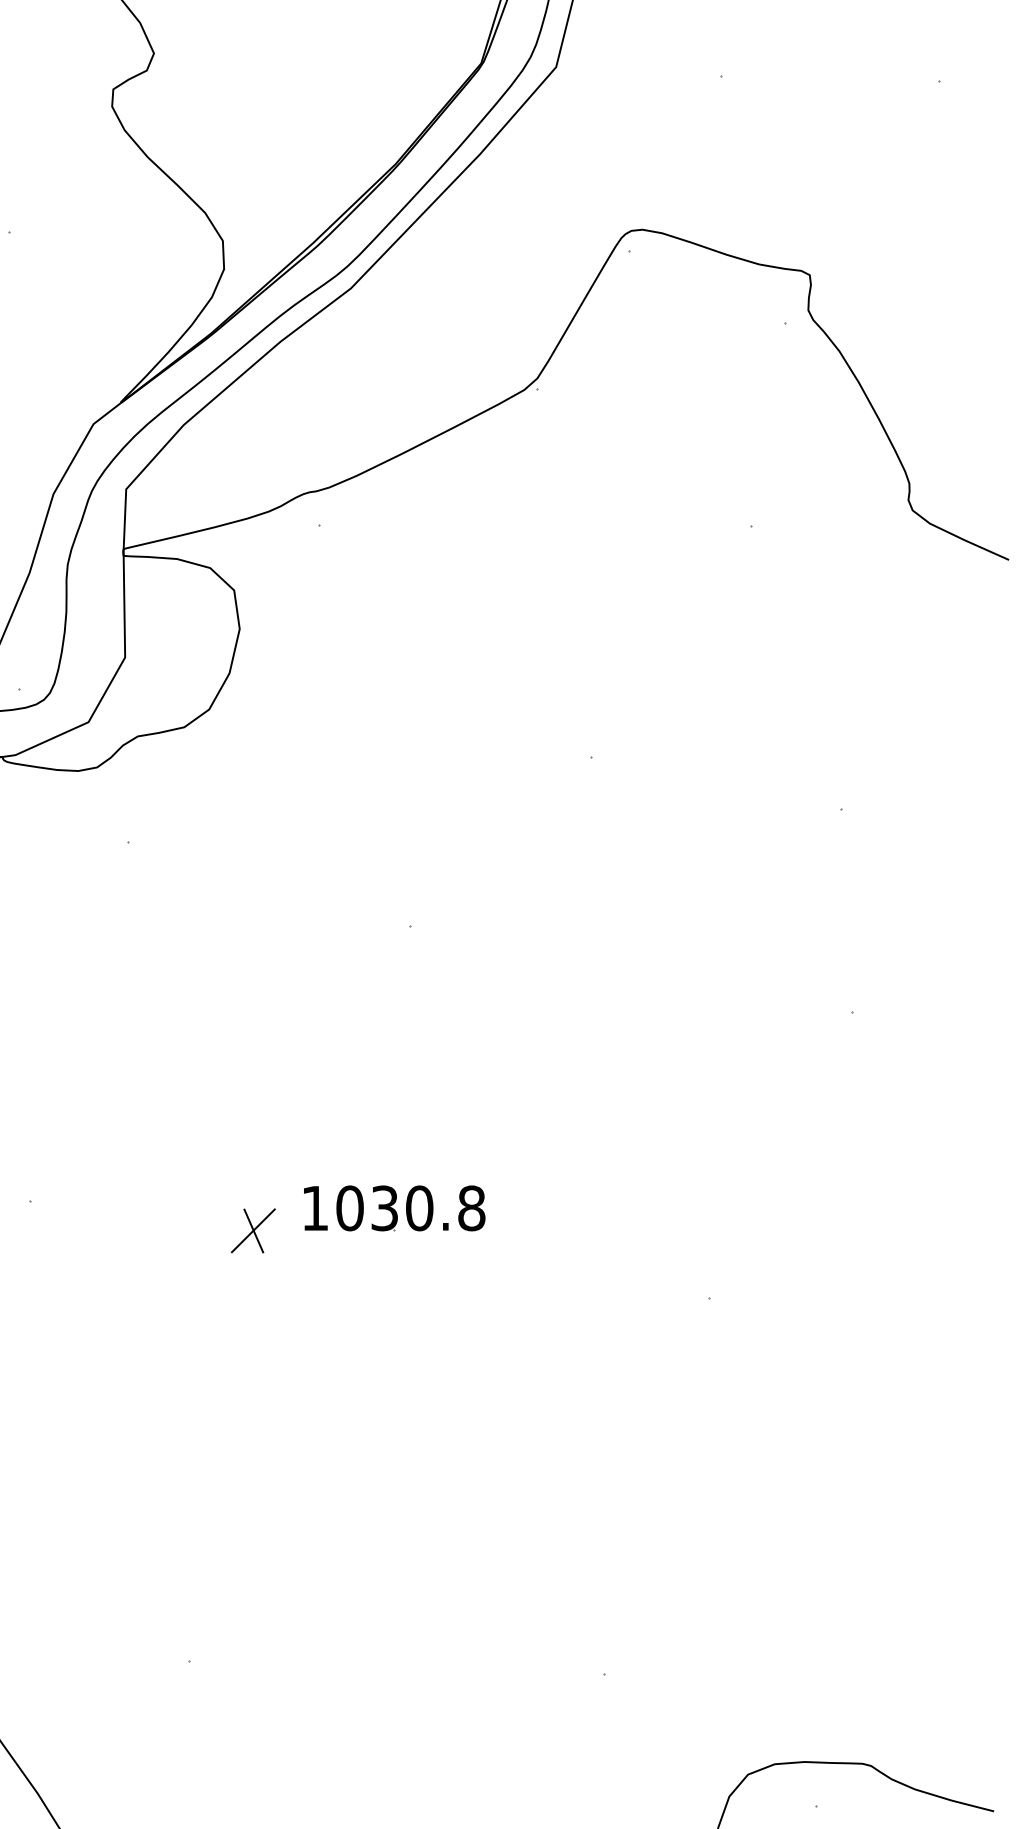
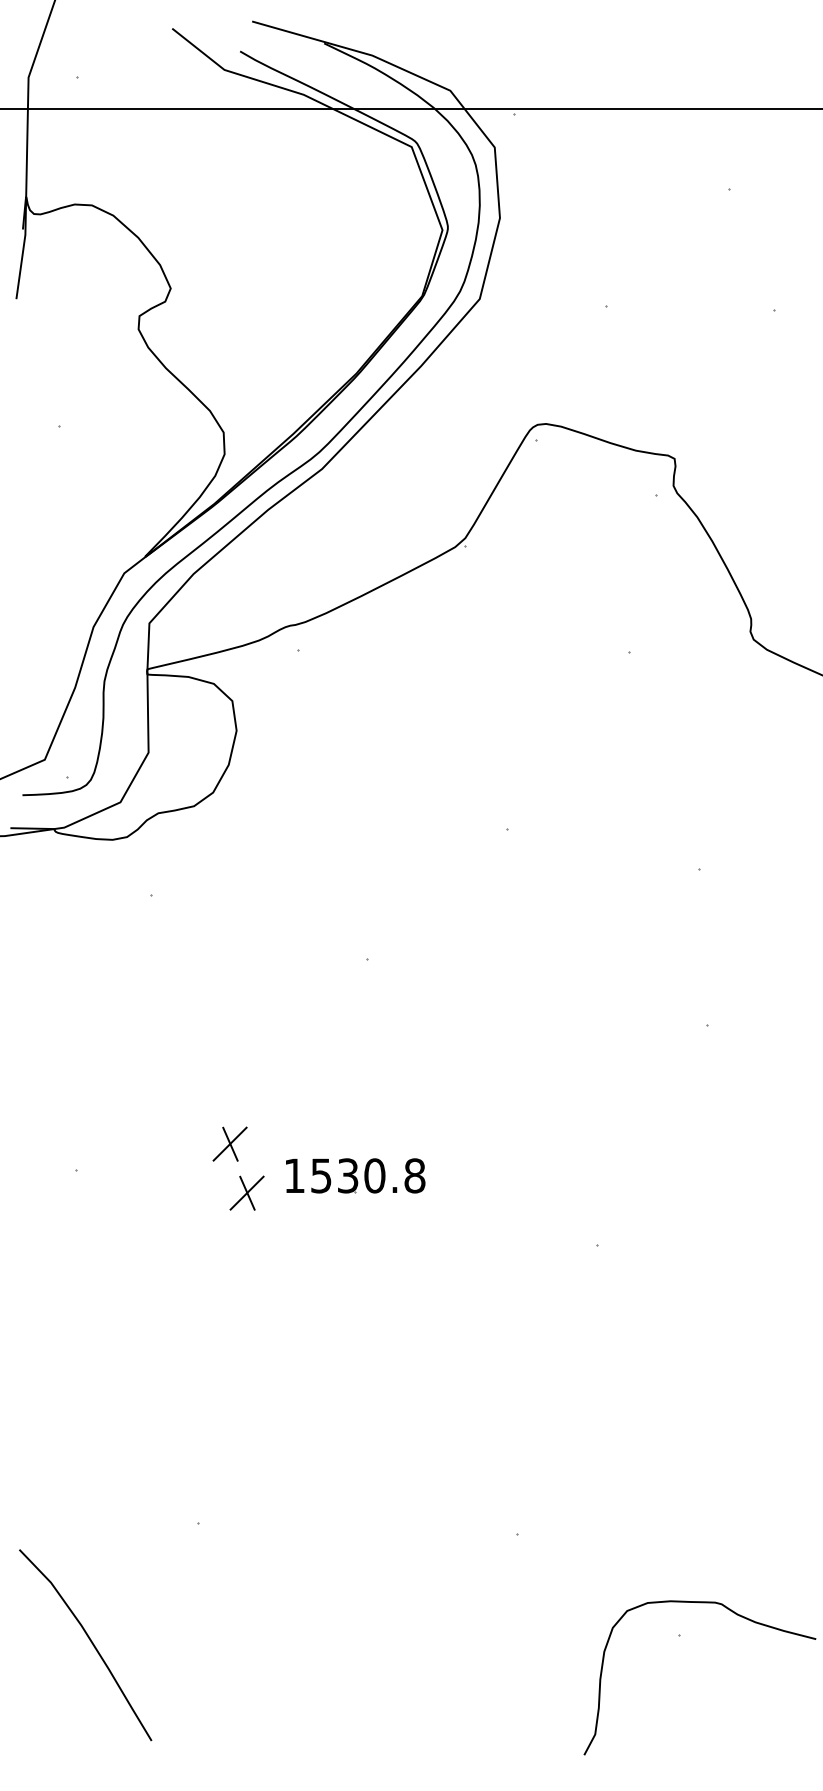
part: (230, 1166) -> (229, 1143), added
text: (350, 1207) -> (321, 1175), 1030.8 -> 1530.8

